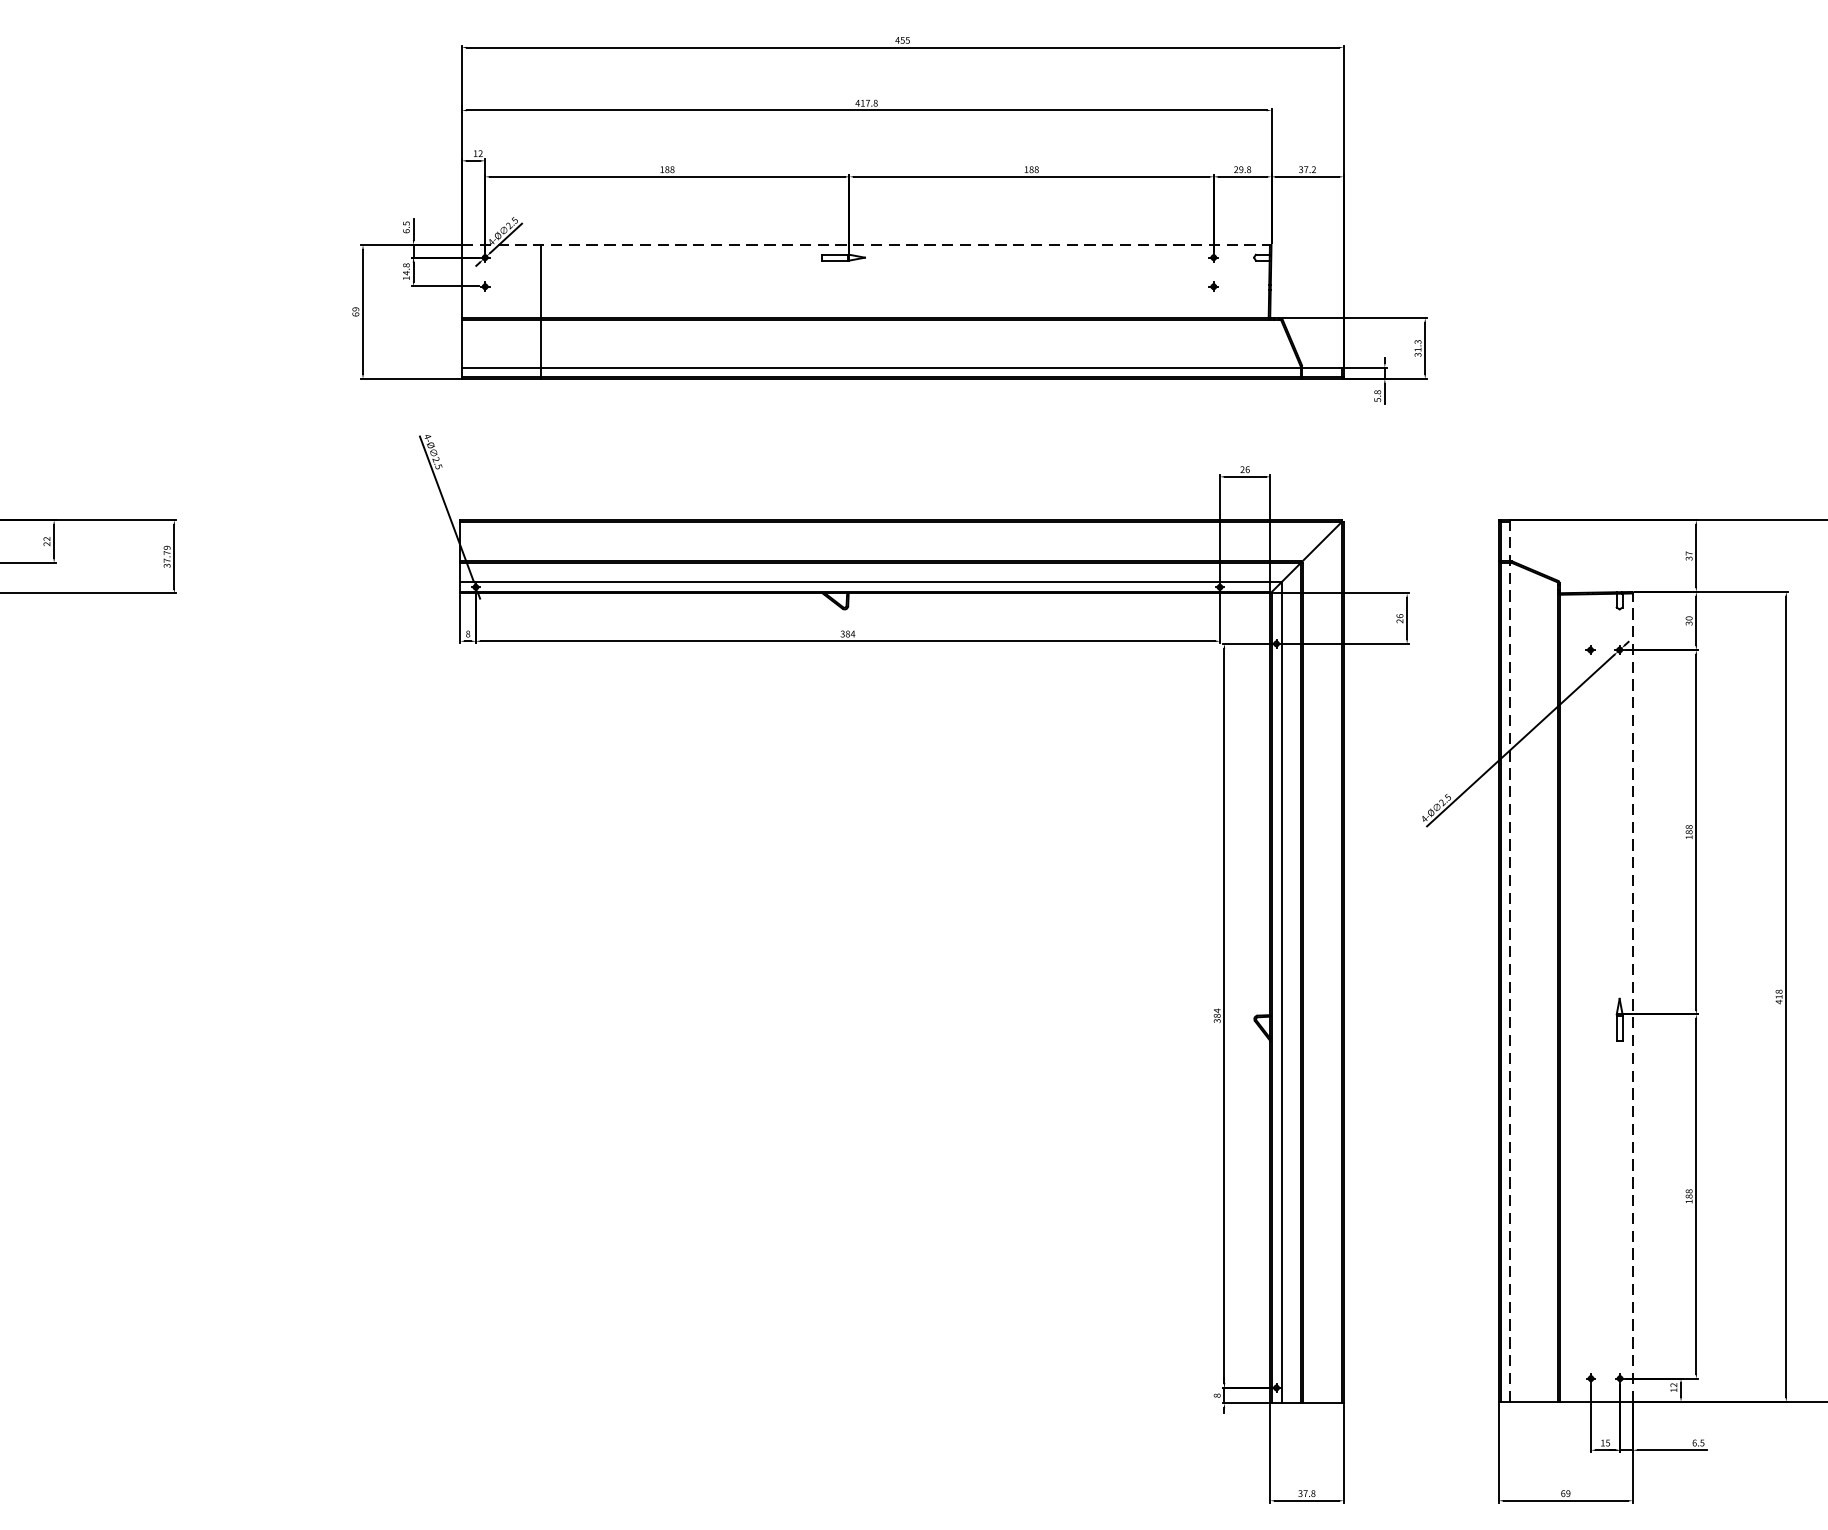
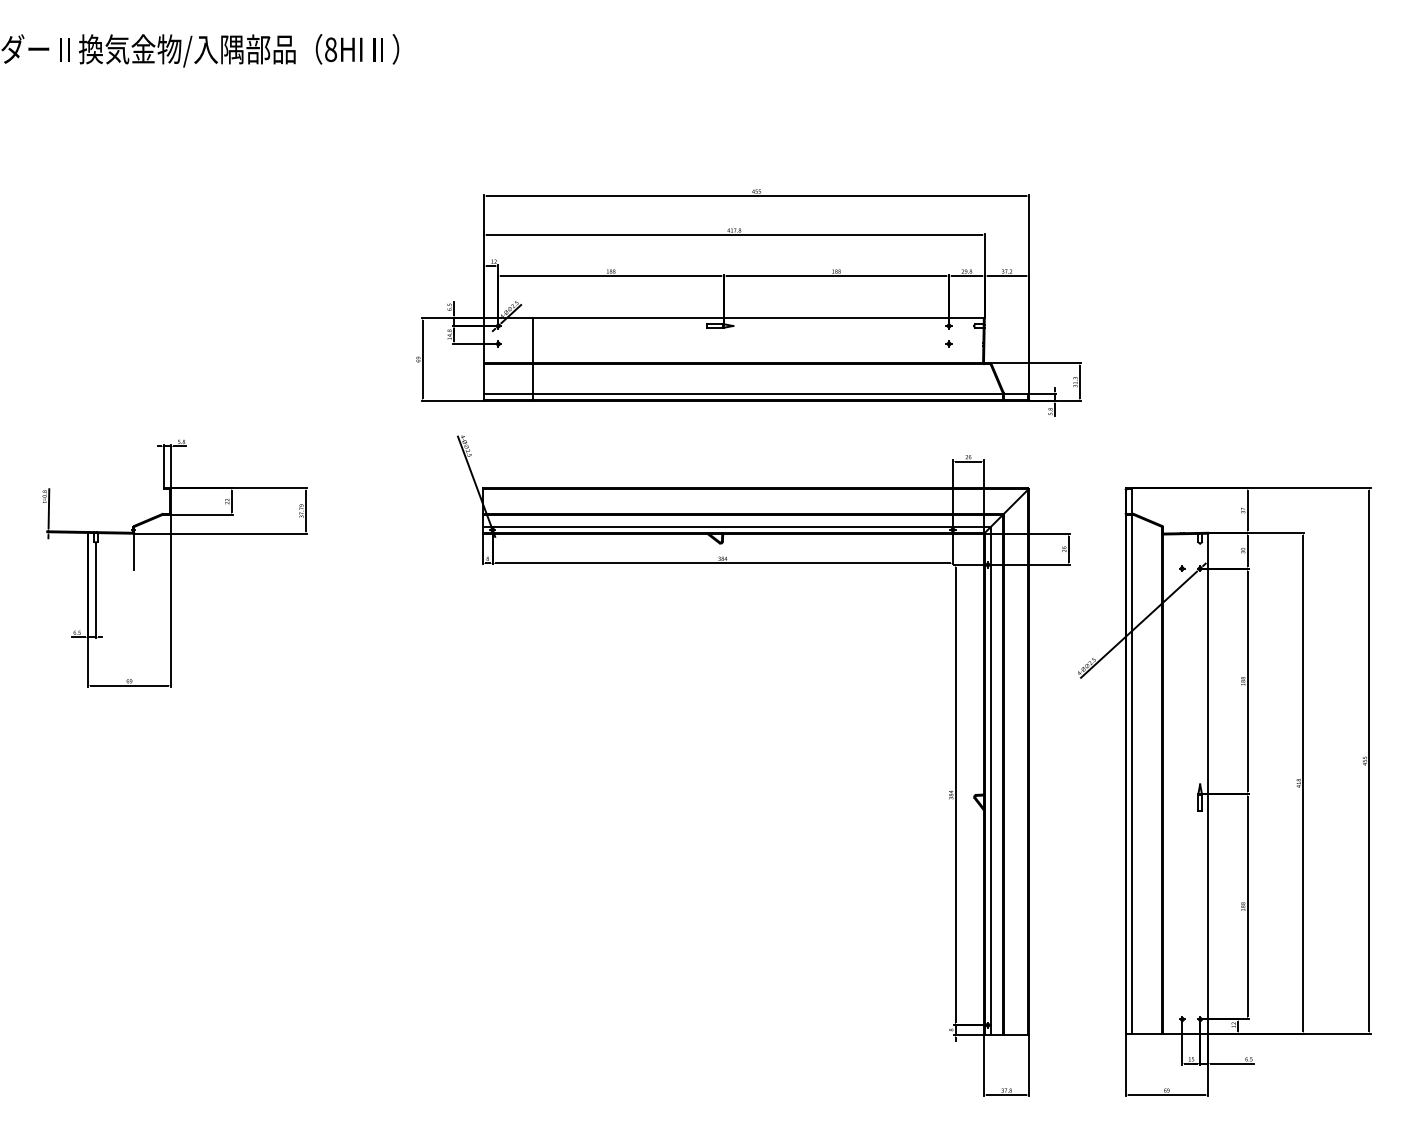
line: (866, 245) -> (734, 318), dashed -> solid
line: (1510, 961) -> (1132, 761), dashed -> solid
line: (1633, 997) -> (1208, 783), dashed -> solid

